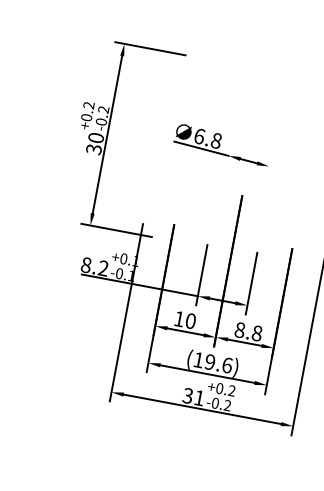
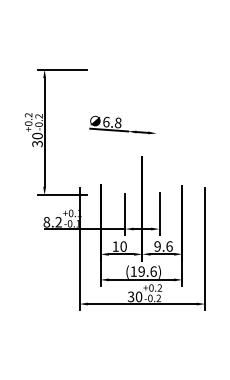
text: (248, 331) -> (163, 246), 8.8 -> 9.6
text: (198, 397) -> (138, 296), 31 -> 30

